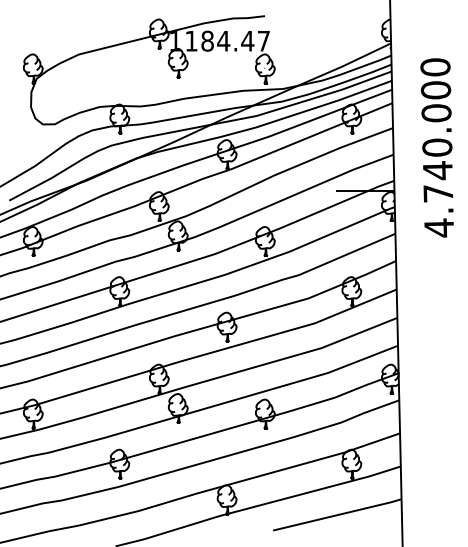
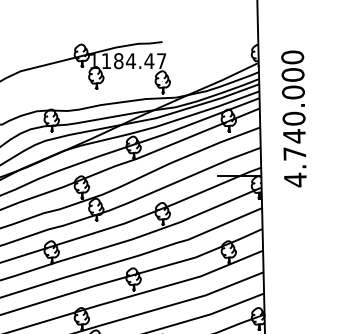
text: (436, 147) -> (293, 118), moved

